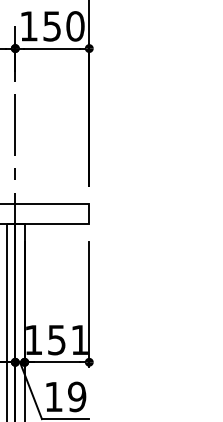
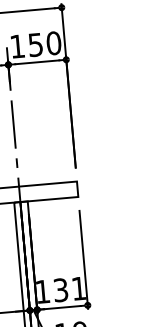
text: (56, 339) -> (60, 289), 151 -> 131

